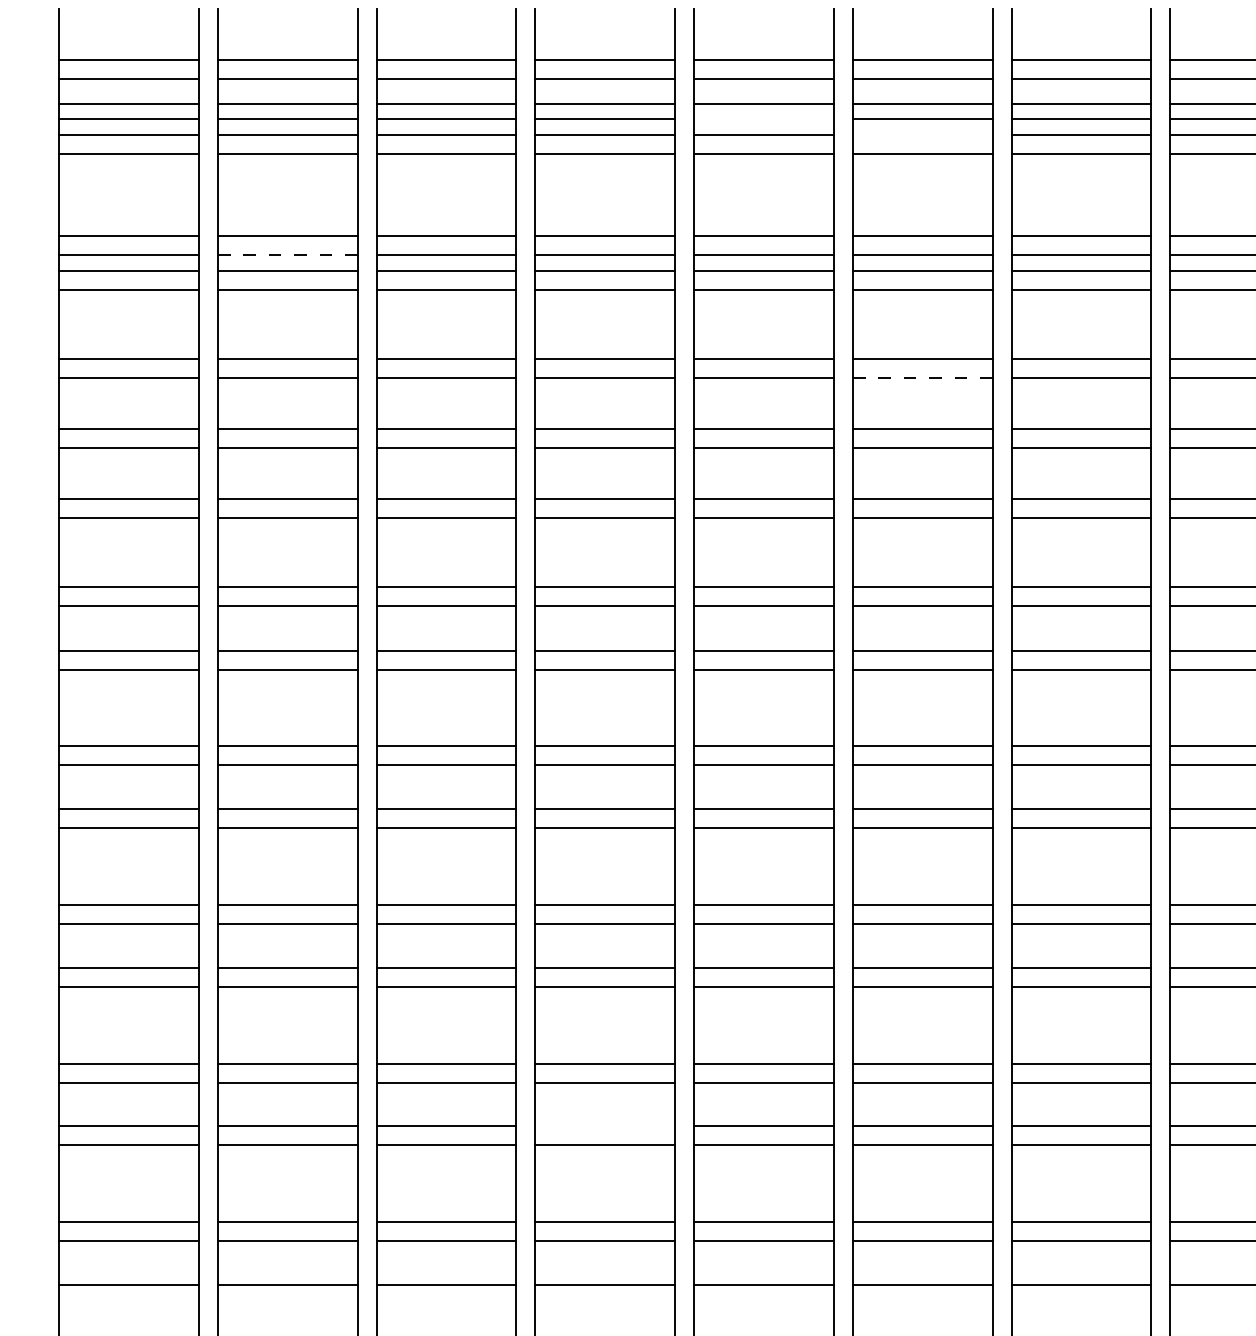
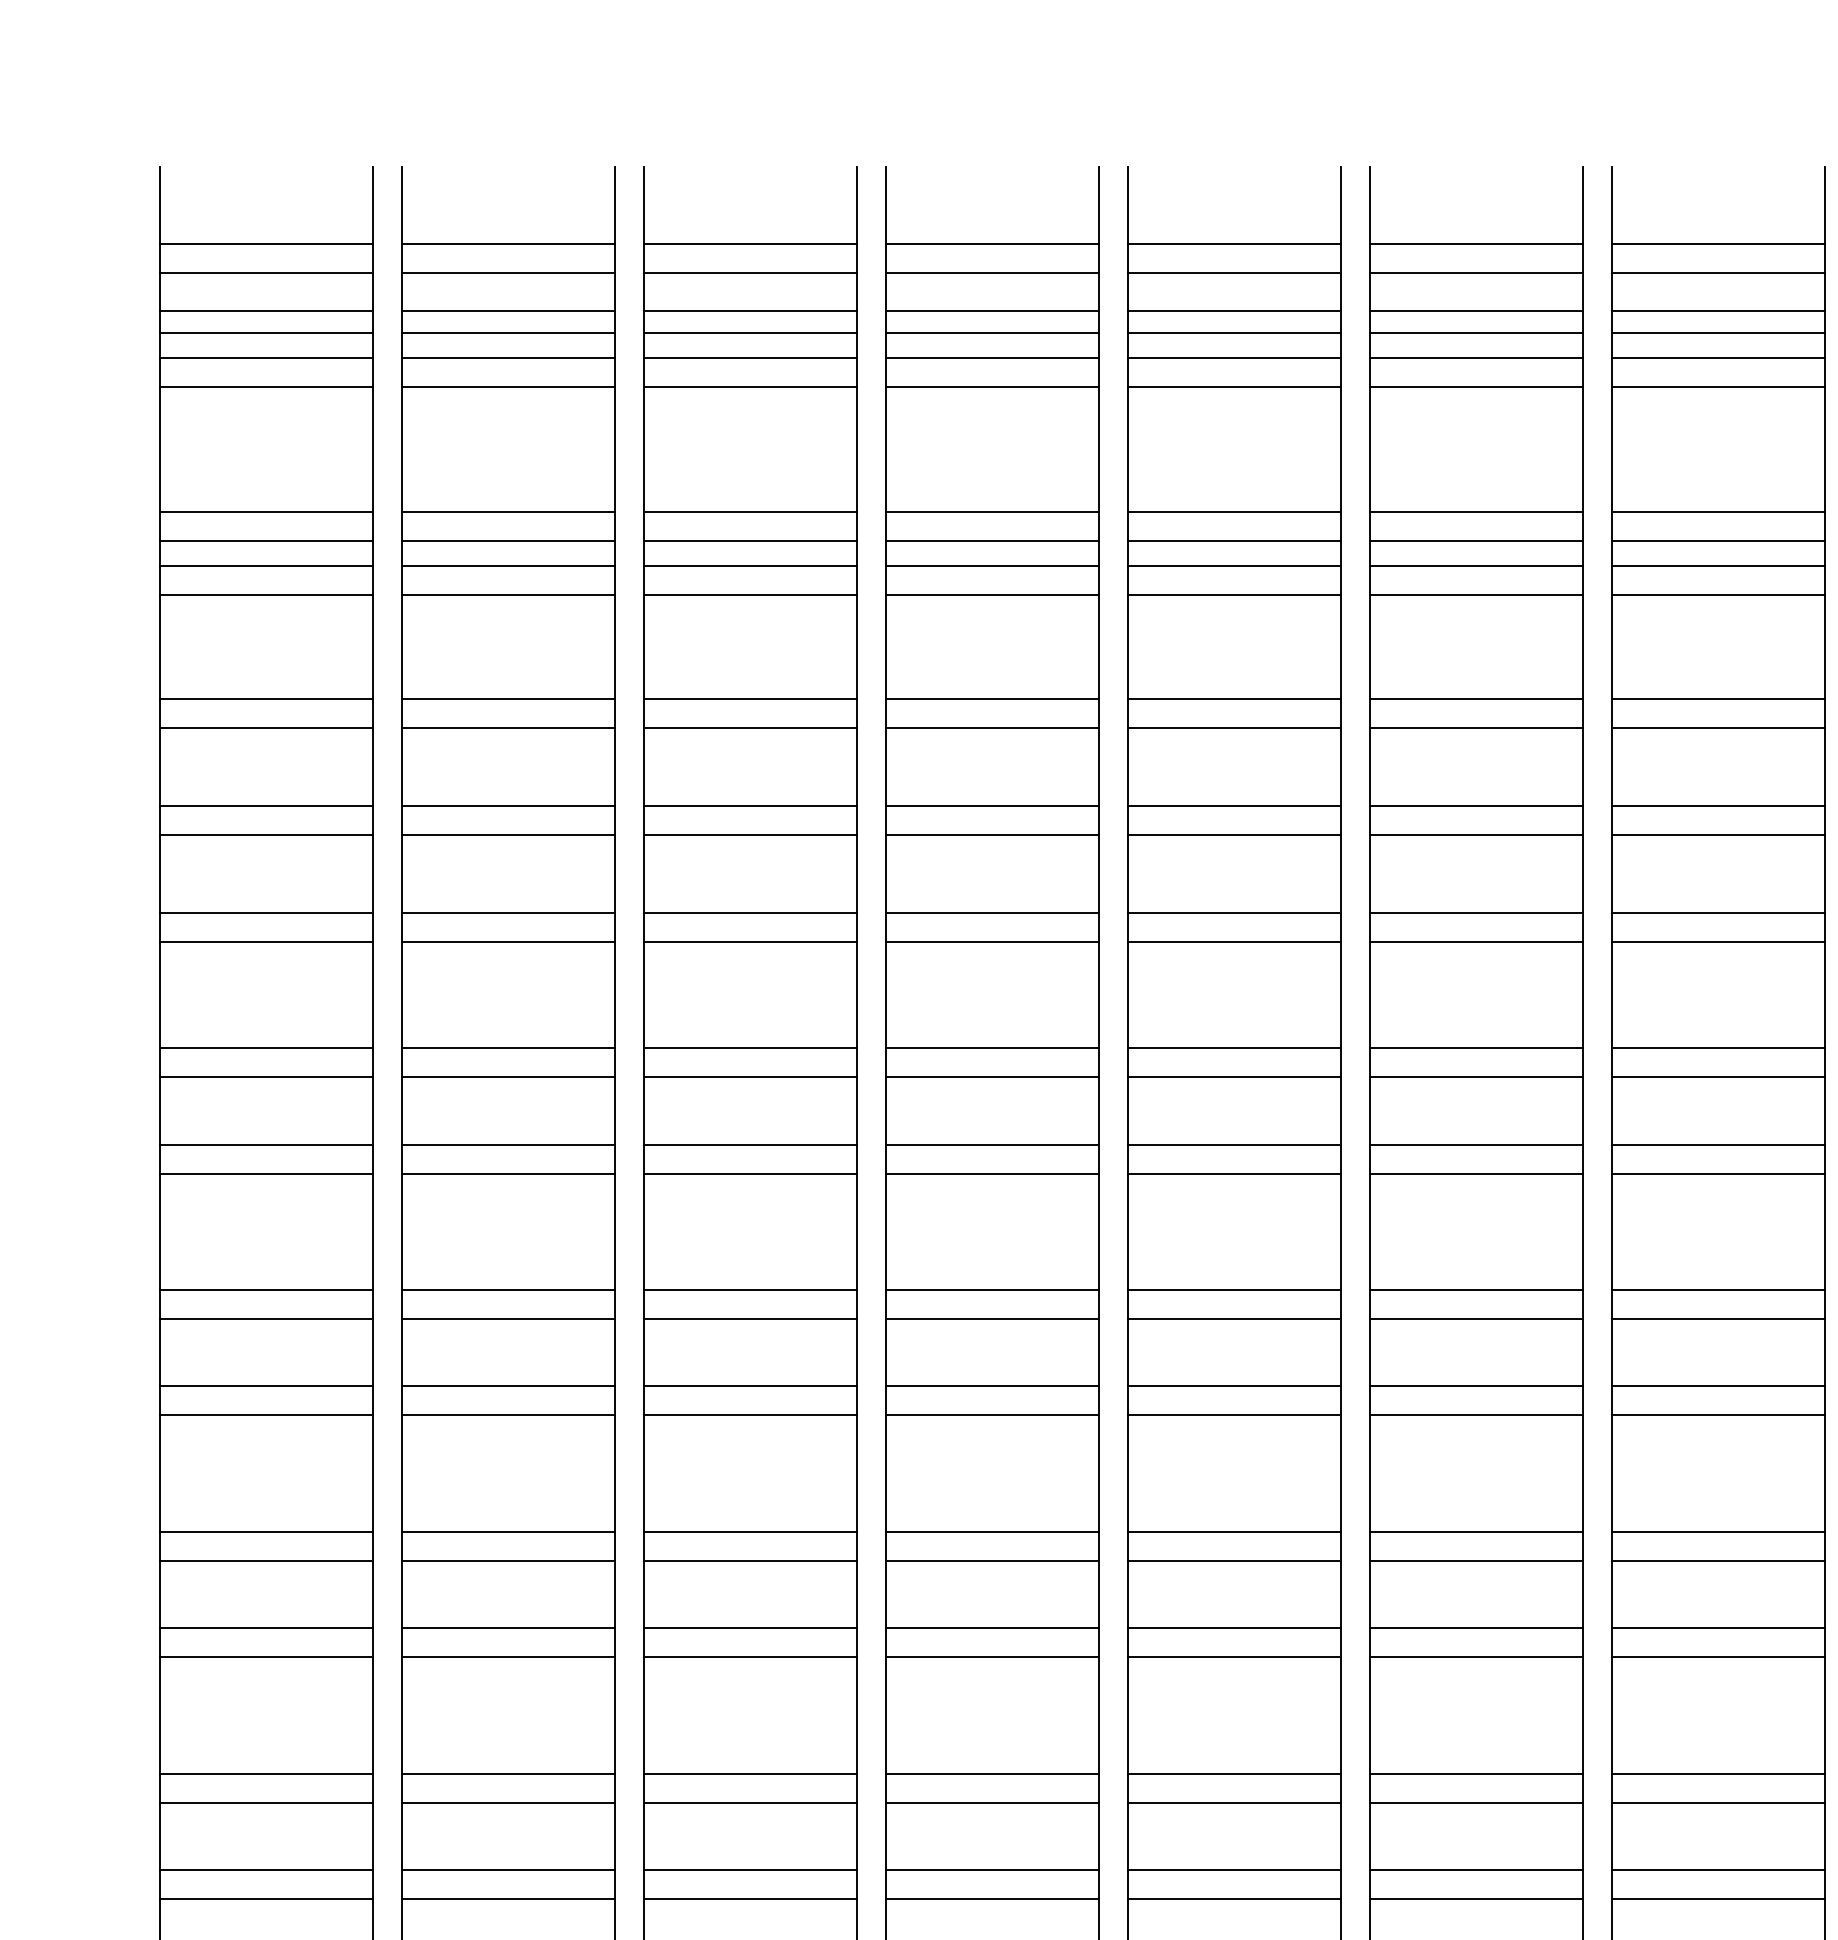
line: (763, 118) -> (1233, 333), added
line: (922, 134) -> (1476, 357), added
line: (287, 254) -> (508, 540), dashed -> solid
line: (922, 377) -> (1476, 728), dashed -> solid
line: (605, 1126) -> (992, 1870), added

